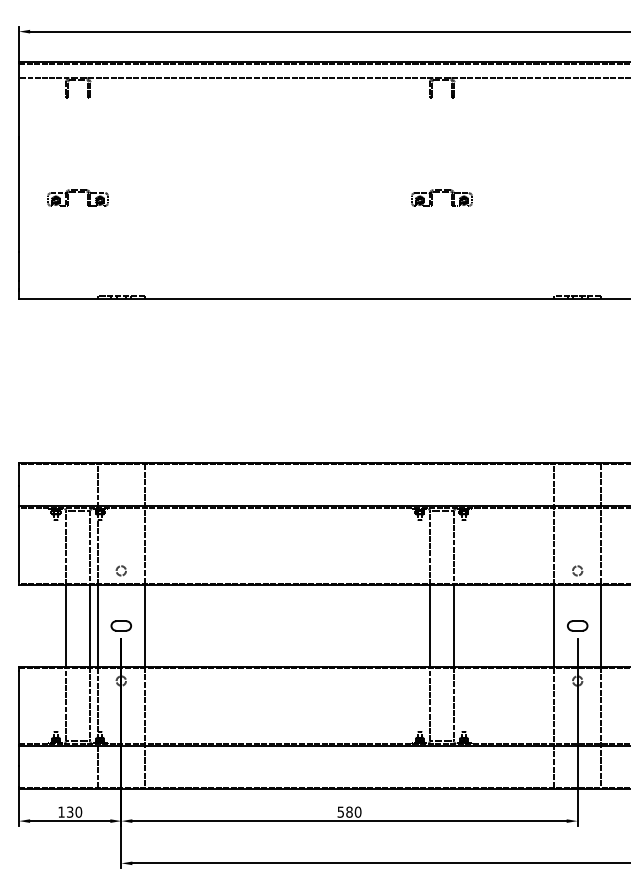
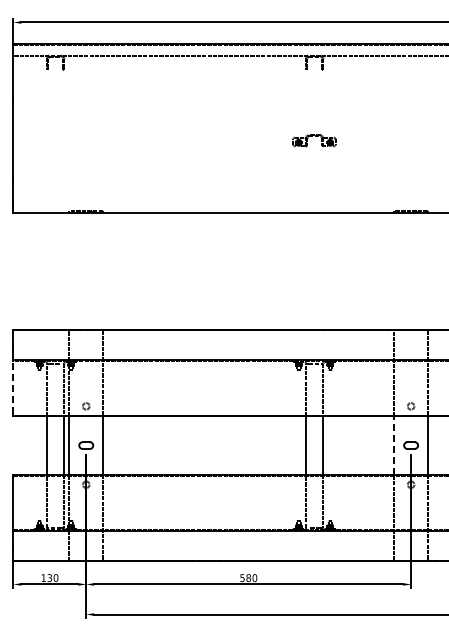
part: (78, 197) -> (55, 140), removed
line: (19, 543) -> (13, 386), solid -> dashed
line: (554, 625) -> (394, 445), solid -> dashed

